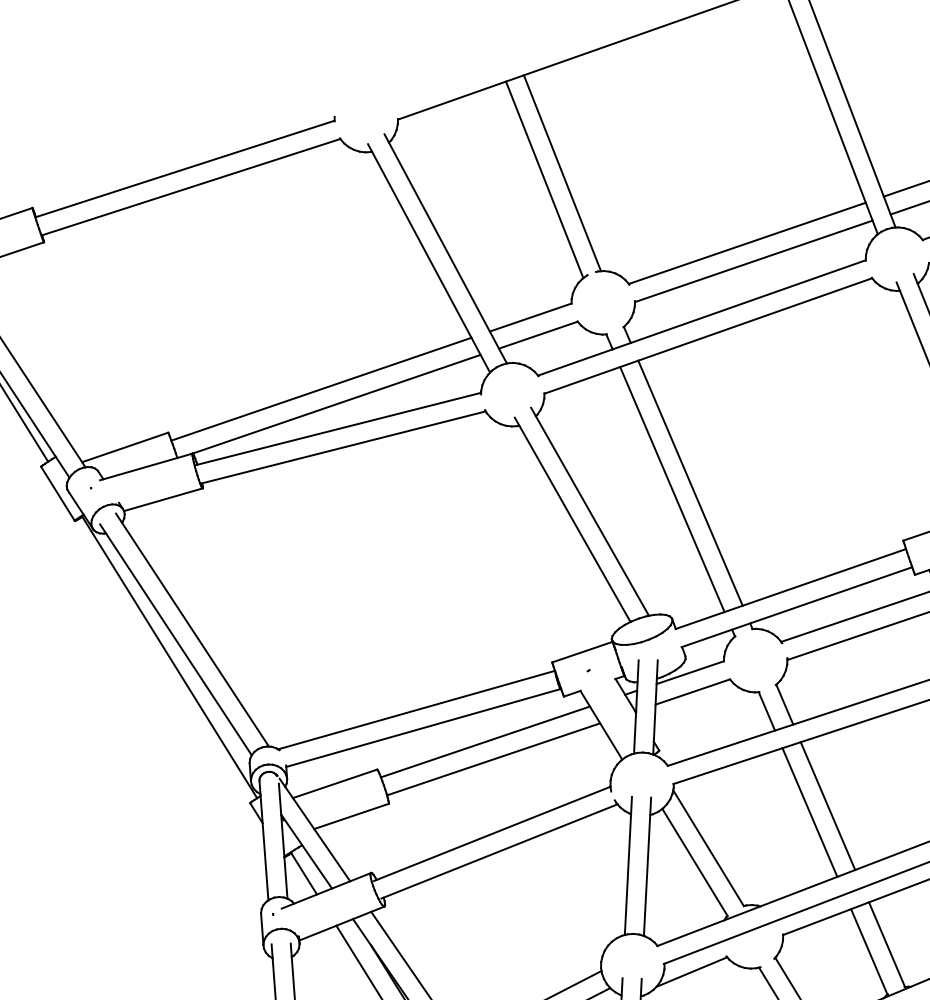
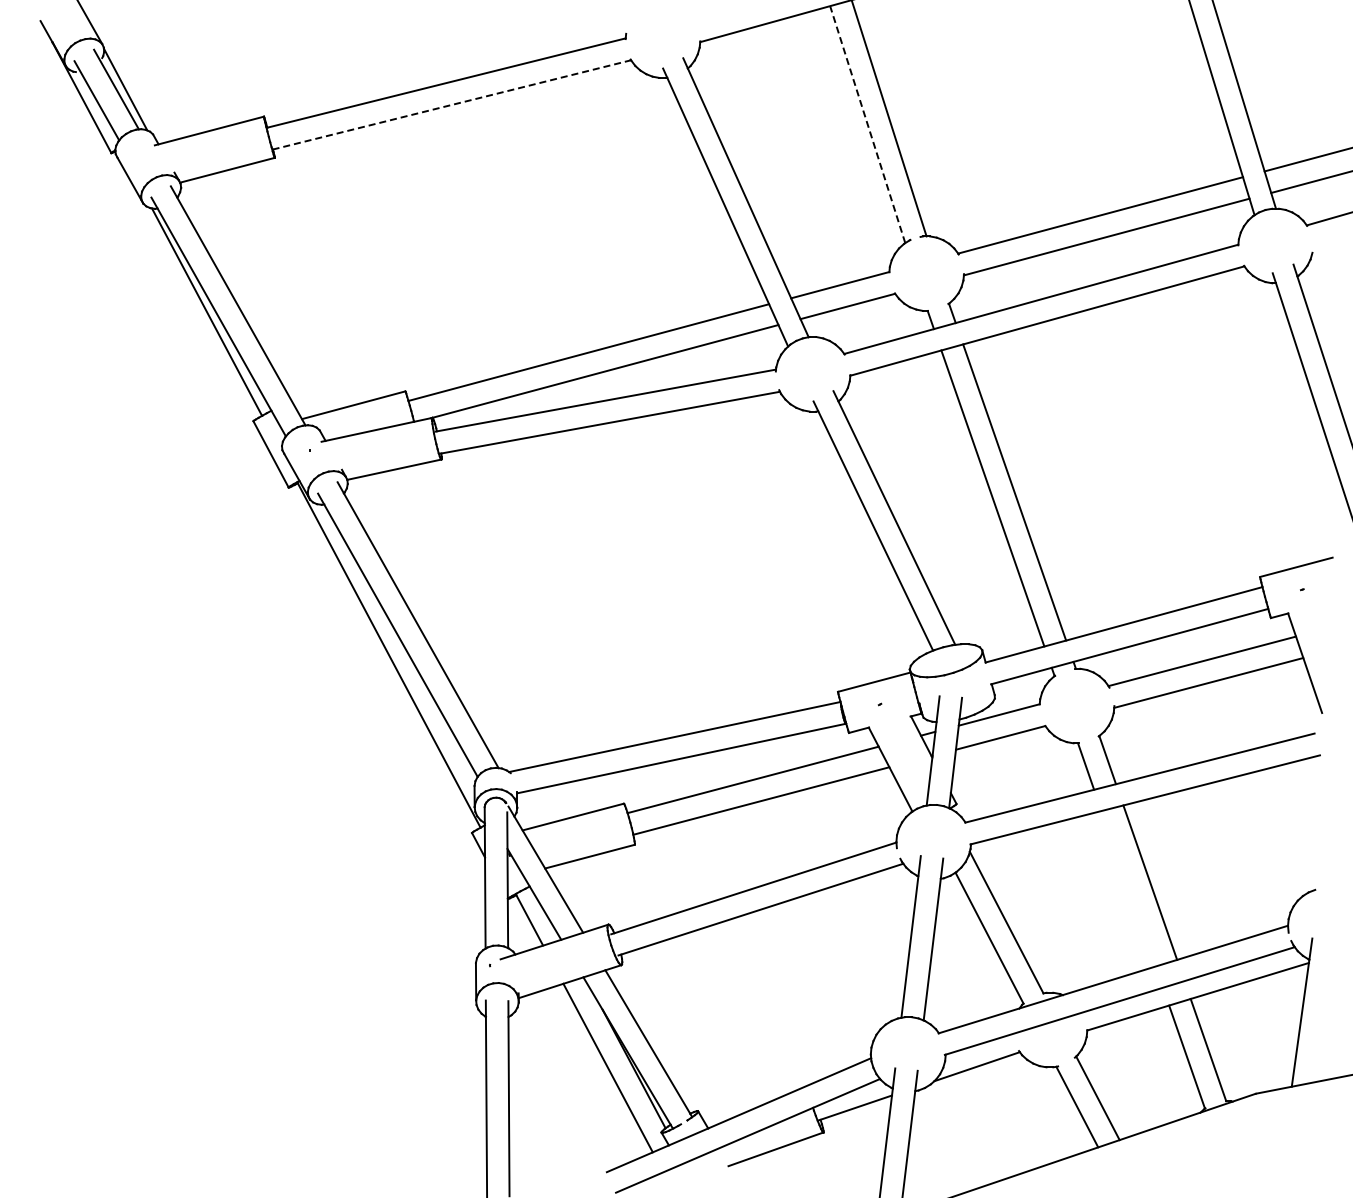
line: (544, 179) -> (867, 124), solid -> dashed
line: (190, 186) -> (451, 104), solid -> dashed
line: (809, 812) -> (1128, 888), removed

